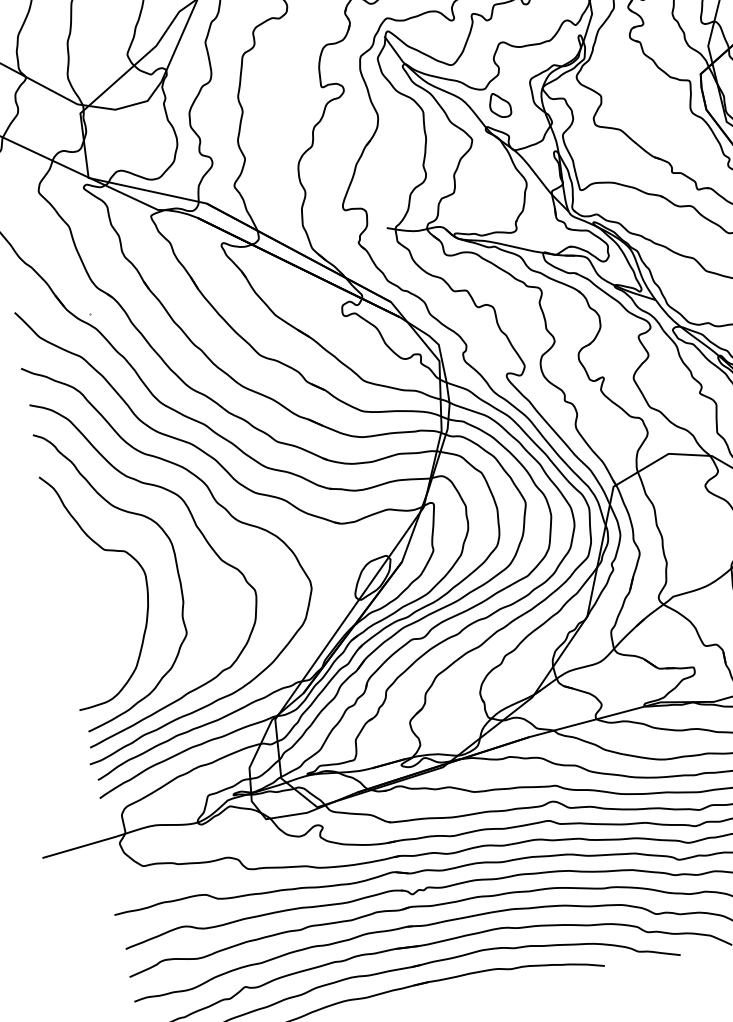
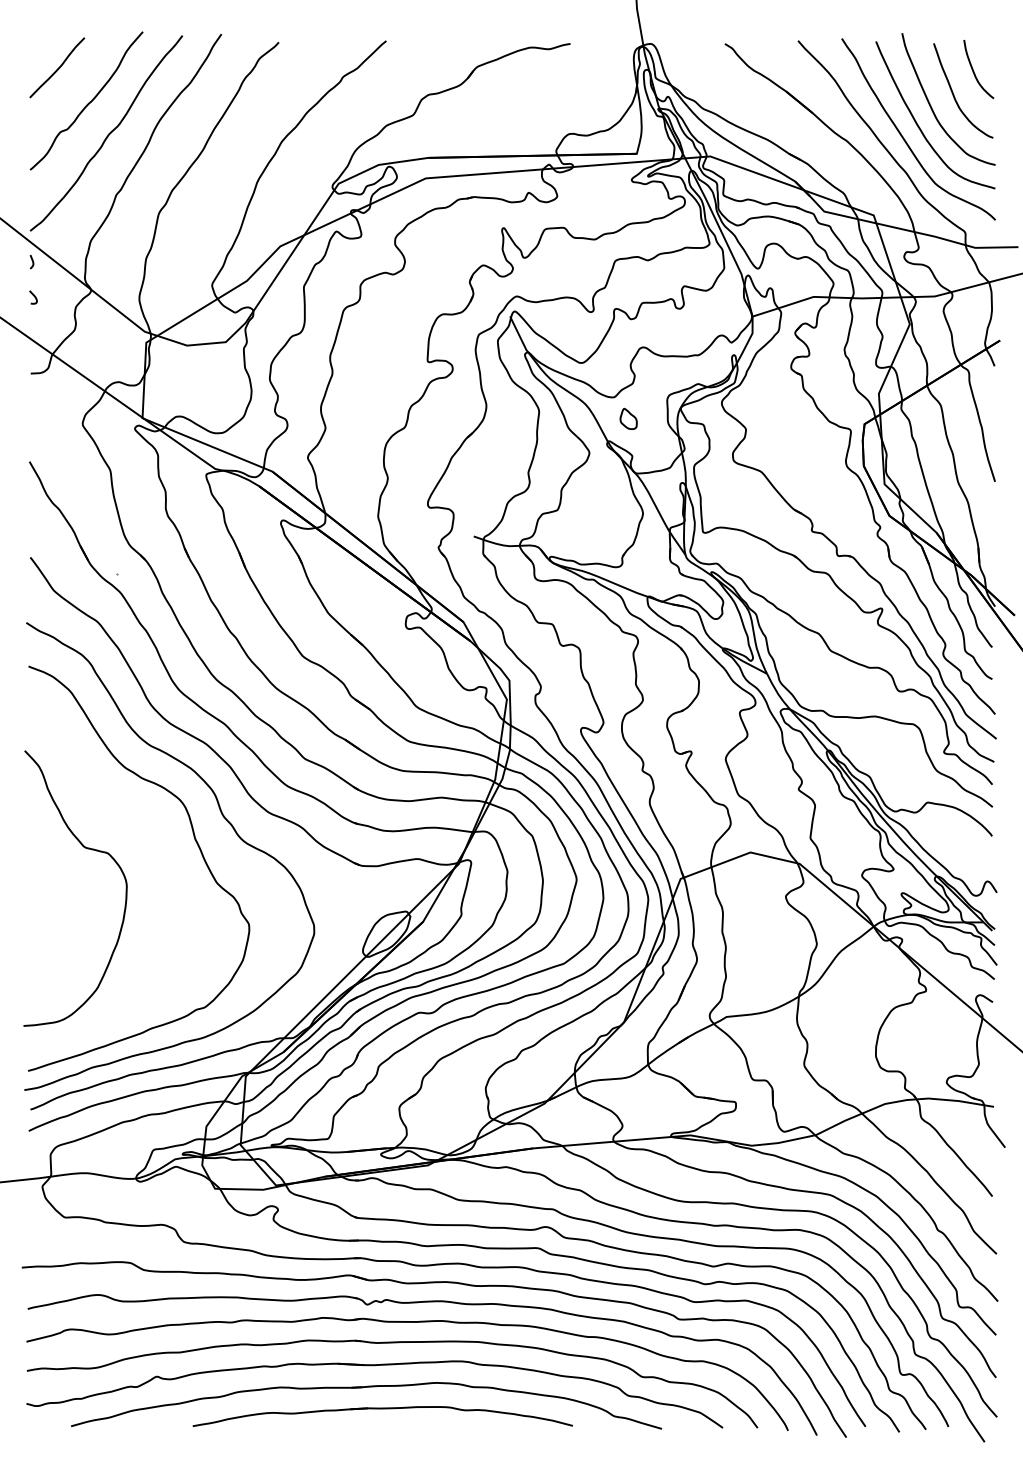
part: (499, 104) -> (628, 418), size x0.7
curve: (175, 562) -> (163, 876), removed

